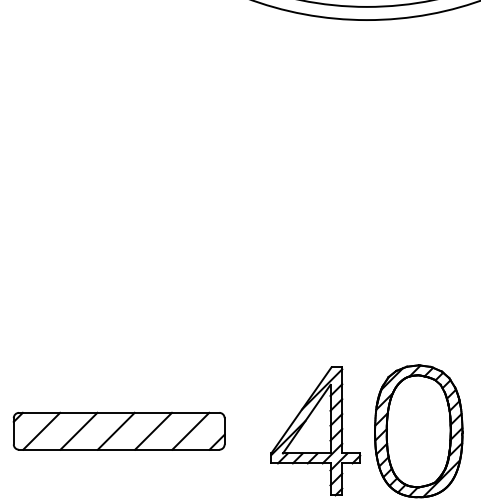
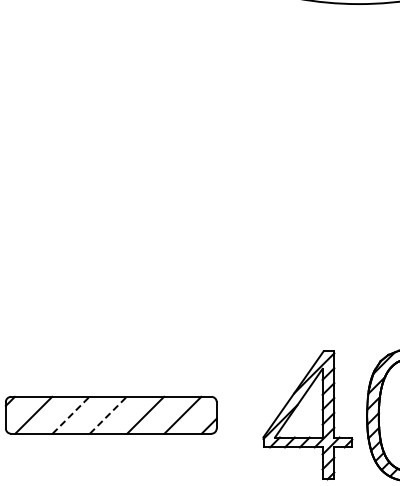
line: (79, 430) -> (71, 414), solid -> dashed
line: (116, 430) -> (108, 414), solid -> dashed

